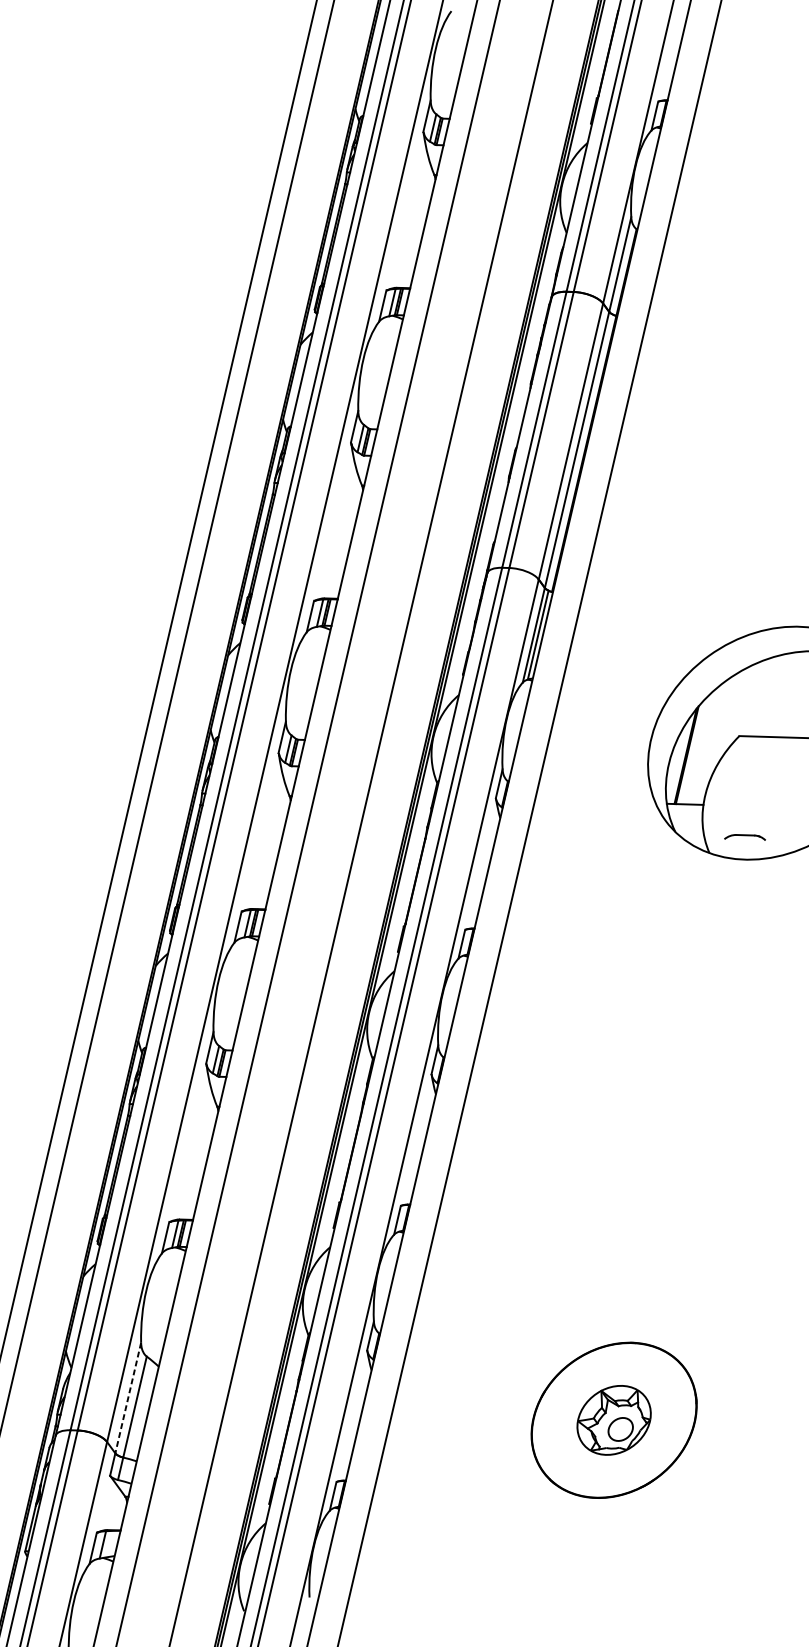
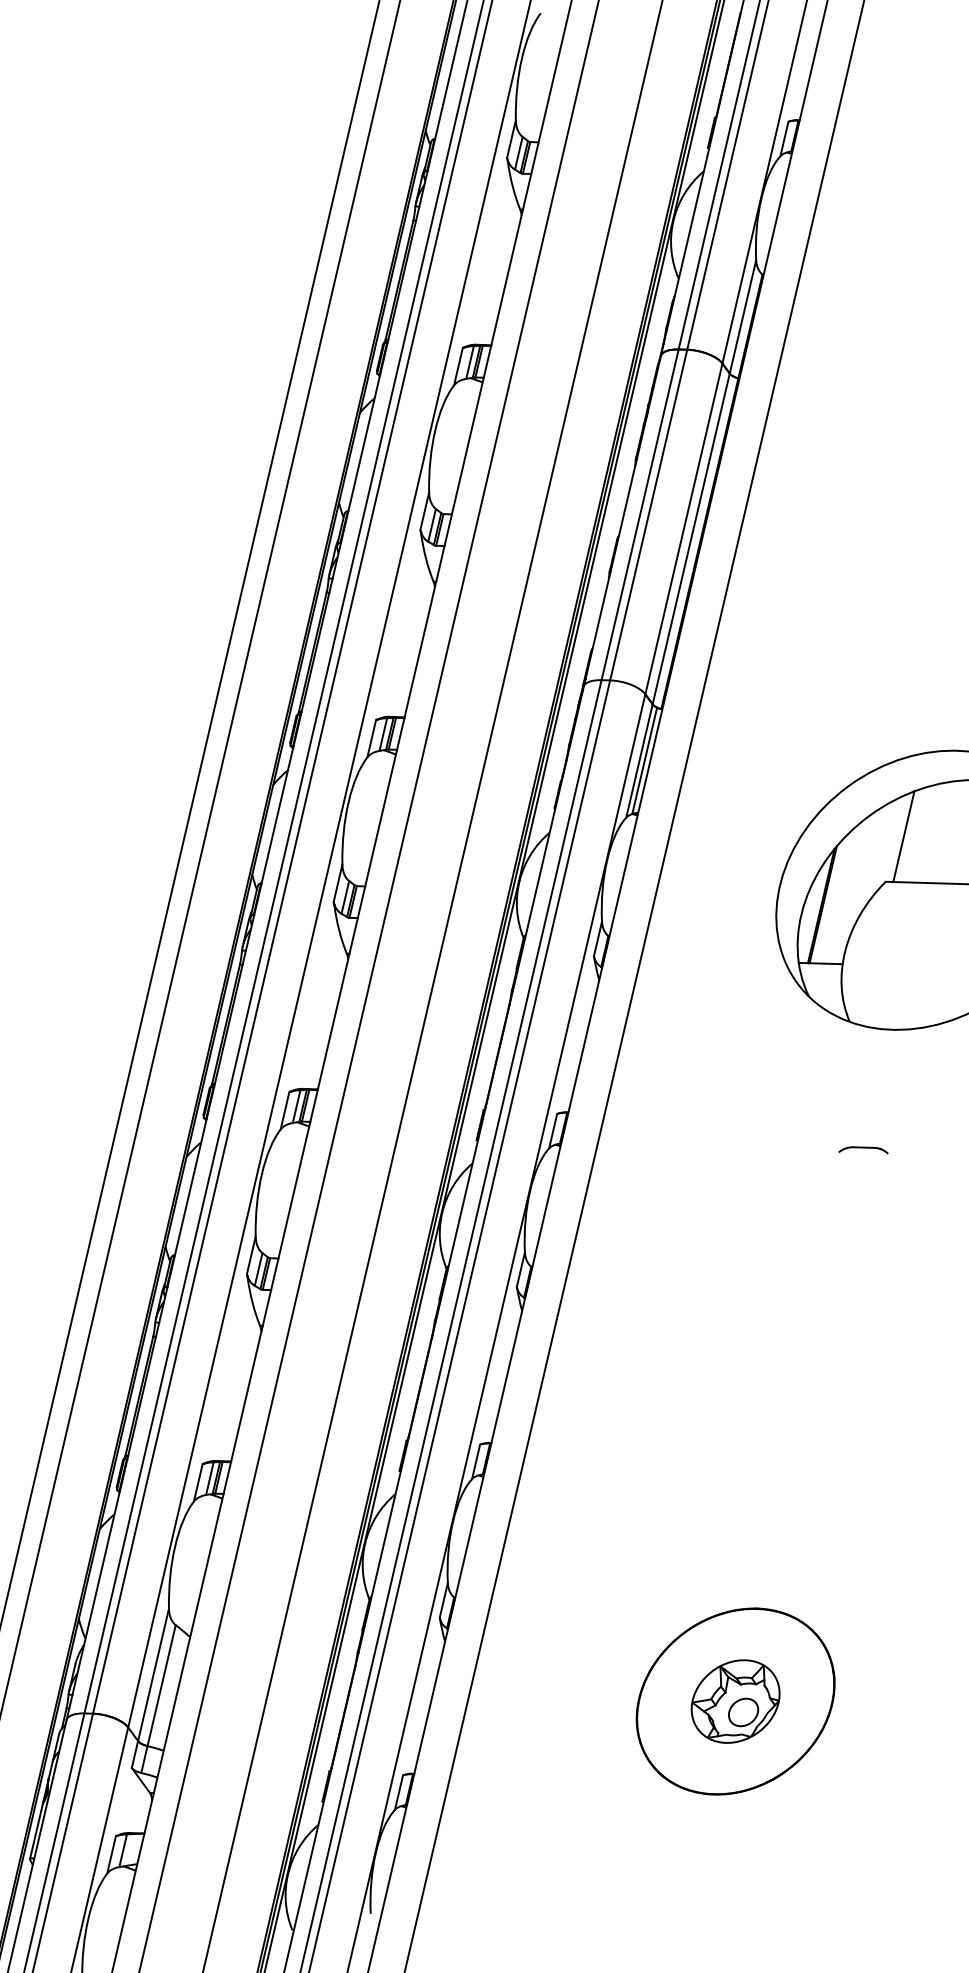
line: (754, 698) -> (903, 836), added
part: (745, 837) -> (863, 1150), moved
line: (128, 1398) -> (153, 1675), dashed -> solid

